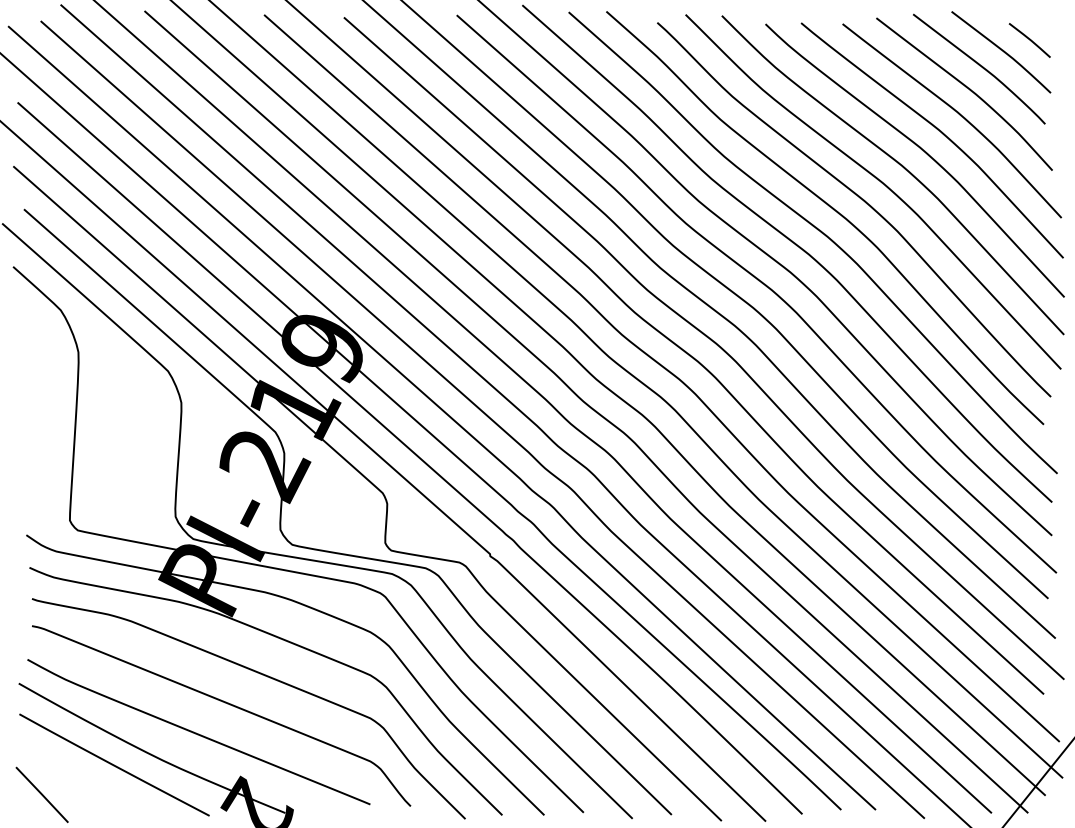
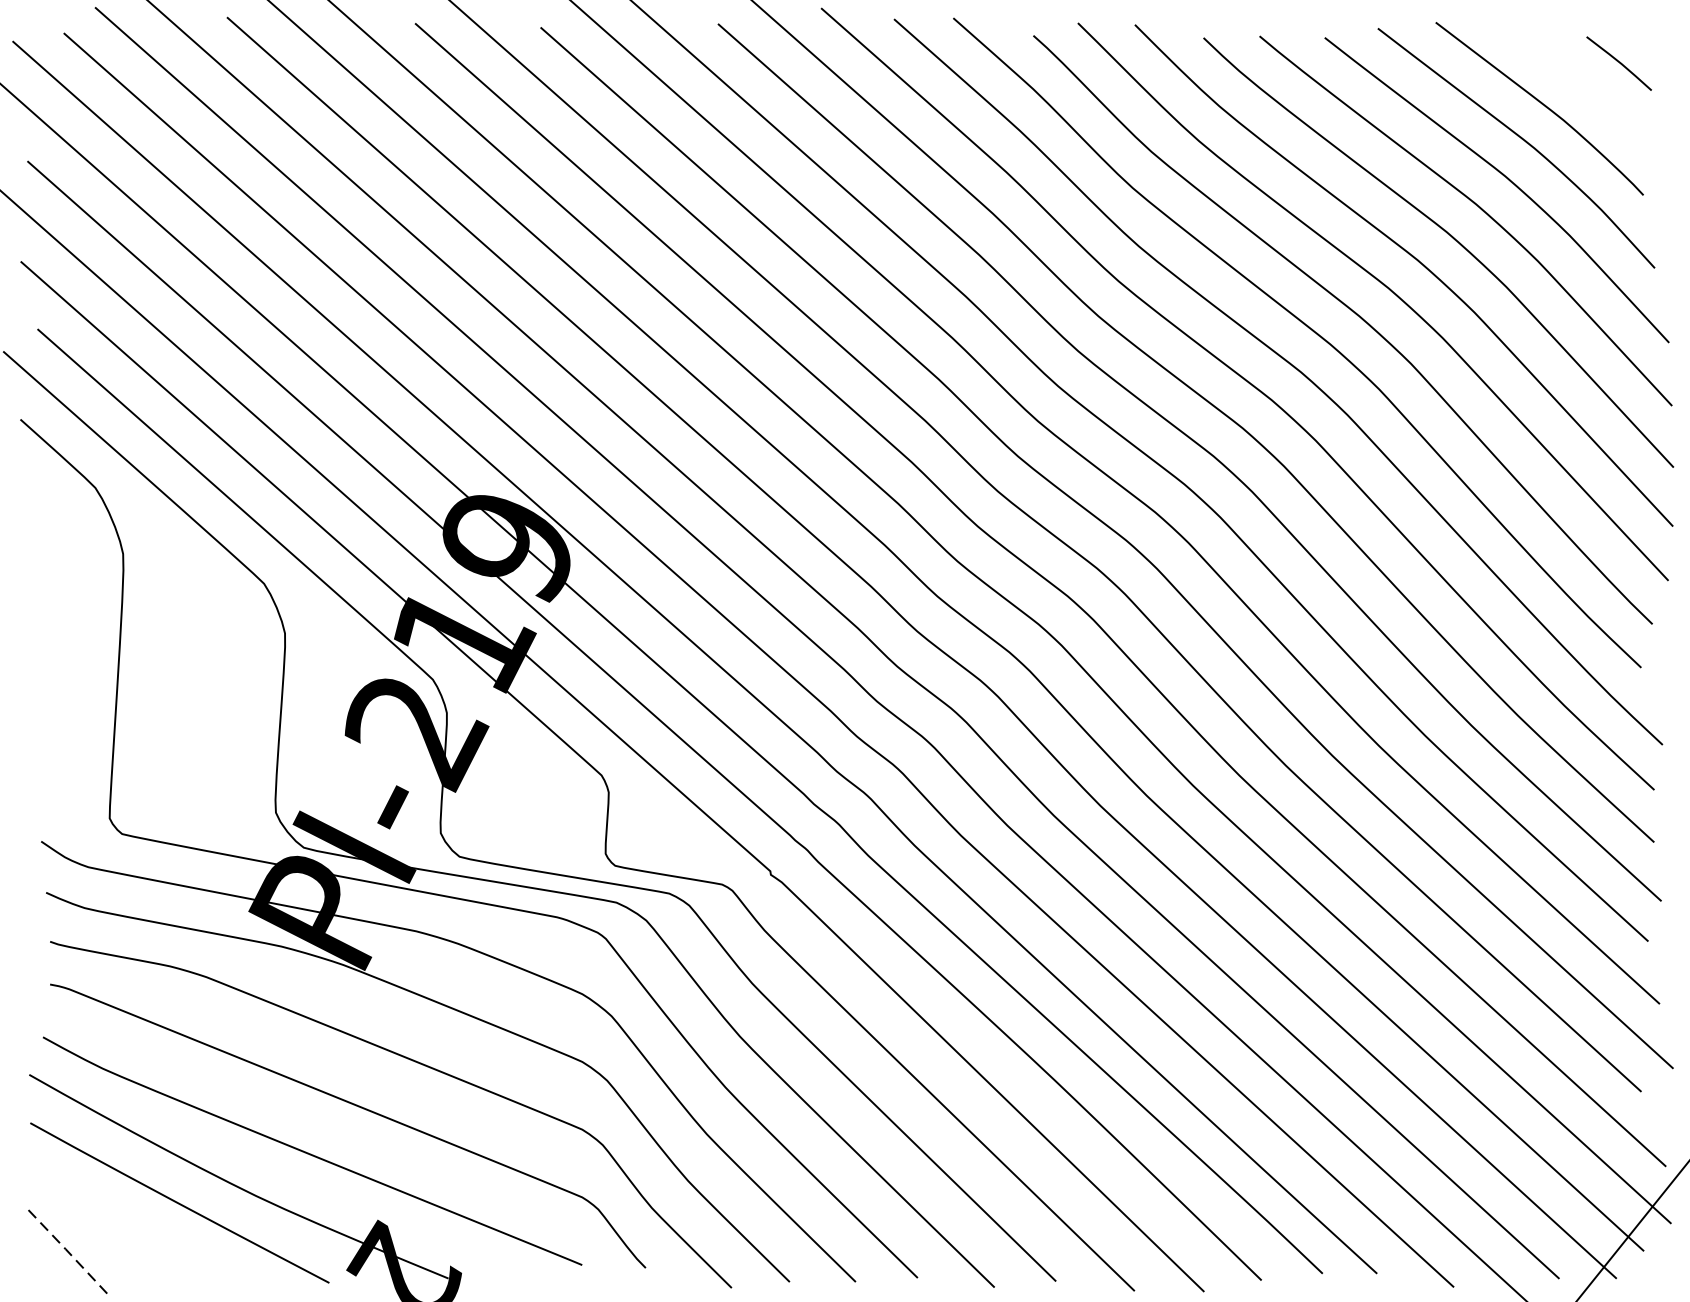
curve: (1002, 51) -> (1576, 80), removed
line: (41, 794) -> (65, 1249), solid -> dashed

